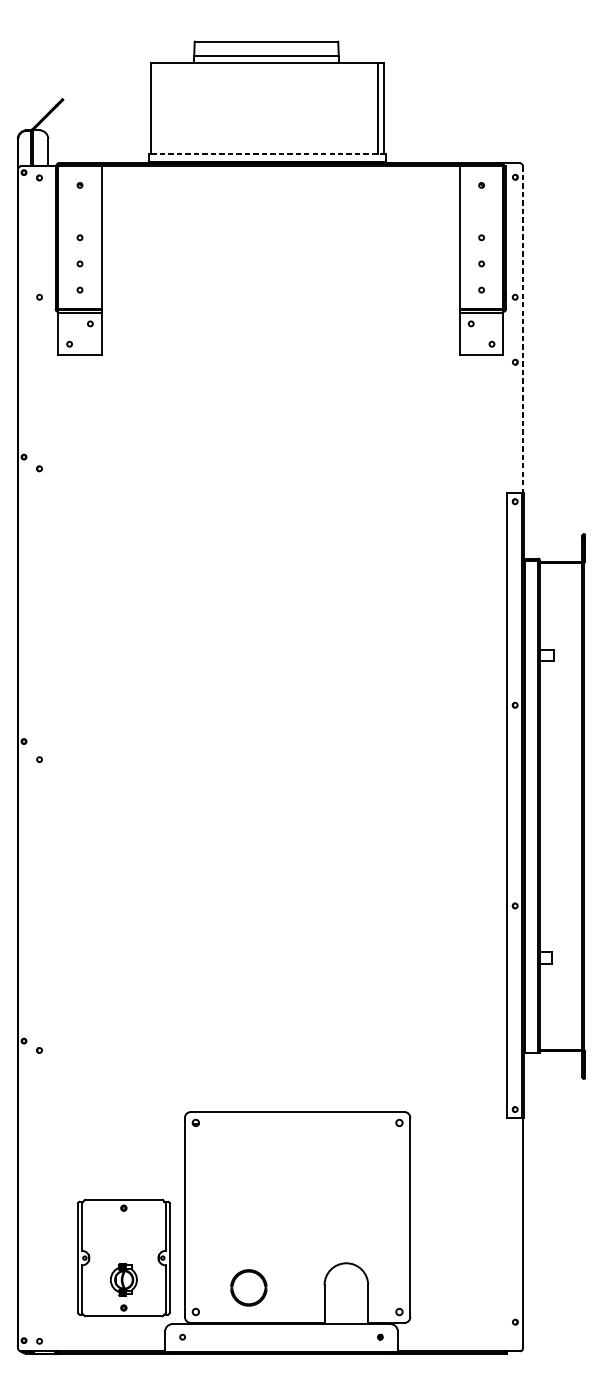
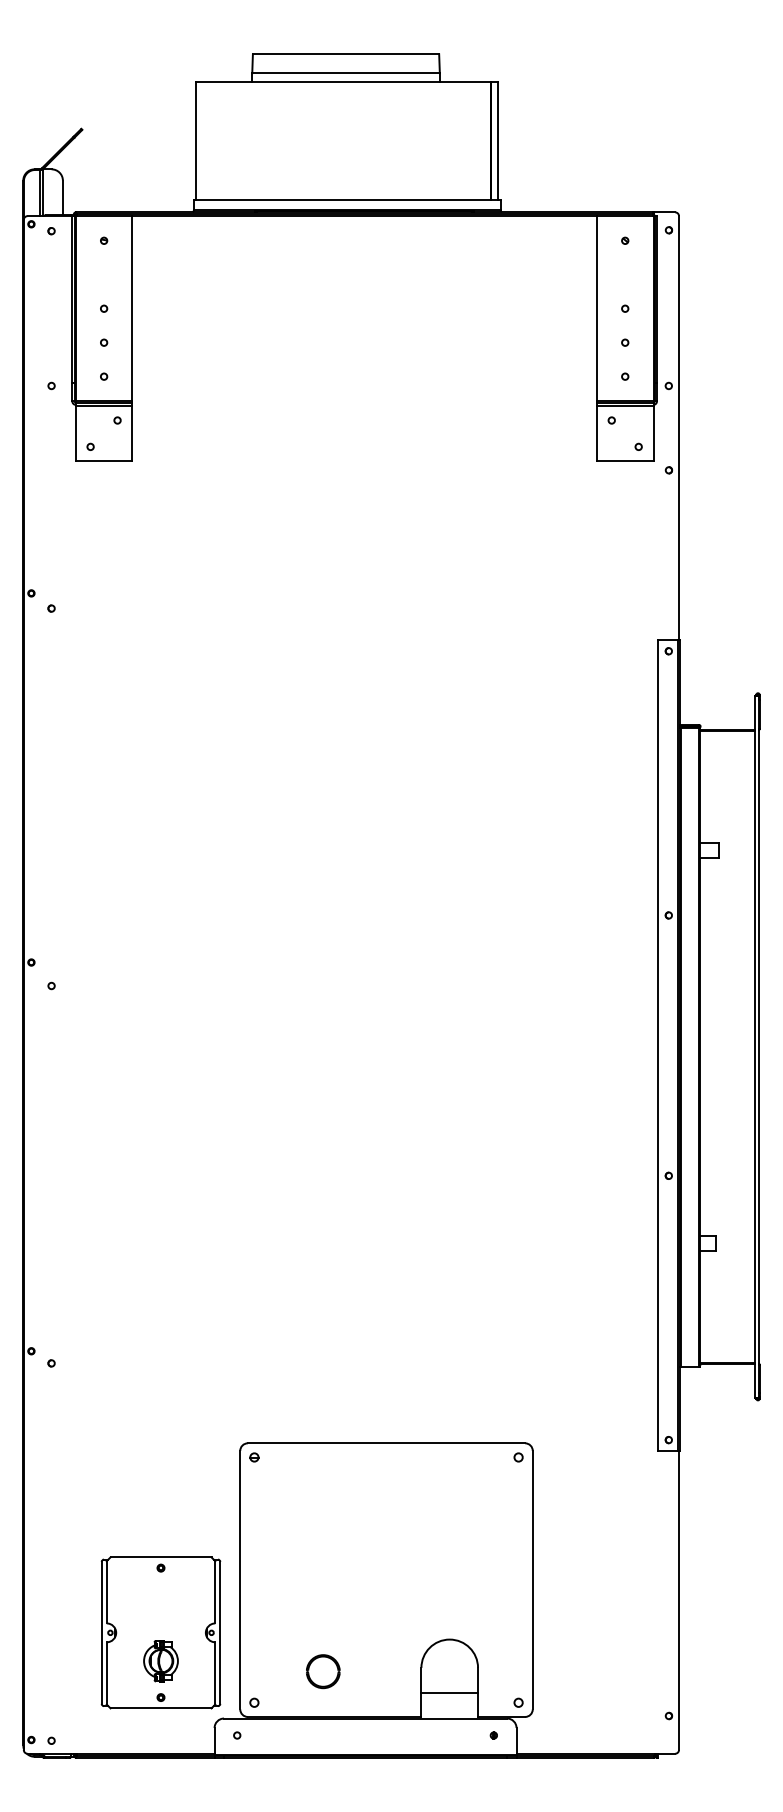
line: (267, 153) -> (347, 199), dashed -> solid
line: (523, 330) -> (679, 428), dashed -> solid
part: (249, 1287) -> (323, 1671), size x0.71
line: (346, 1304) -> (449, 1693), added

